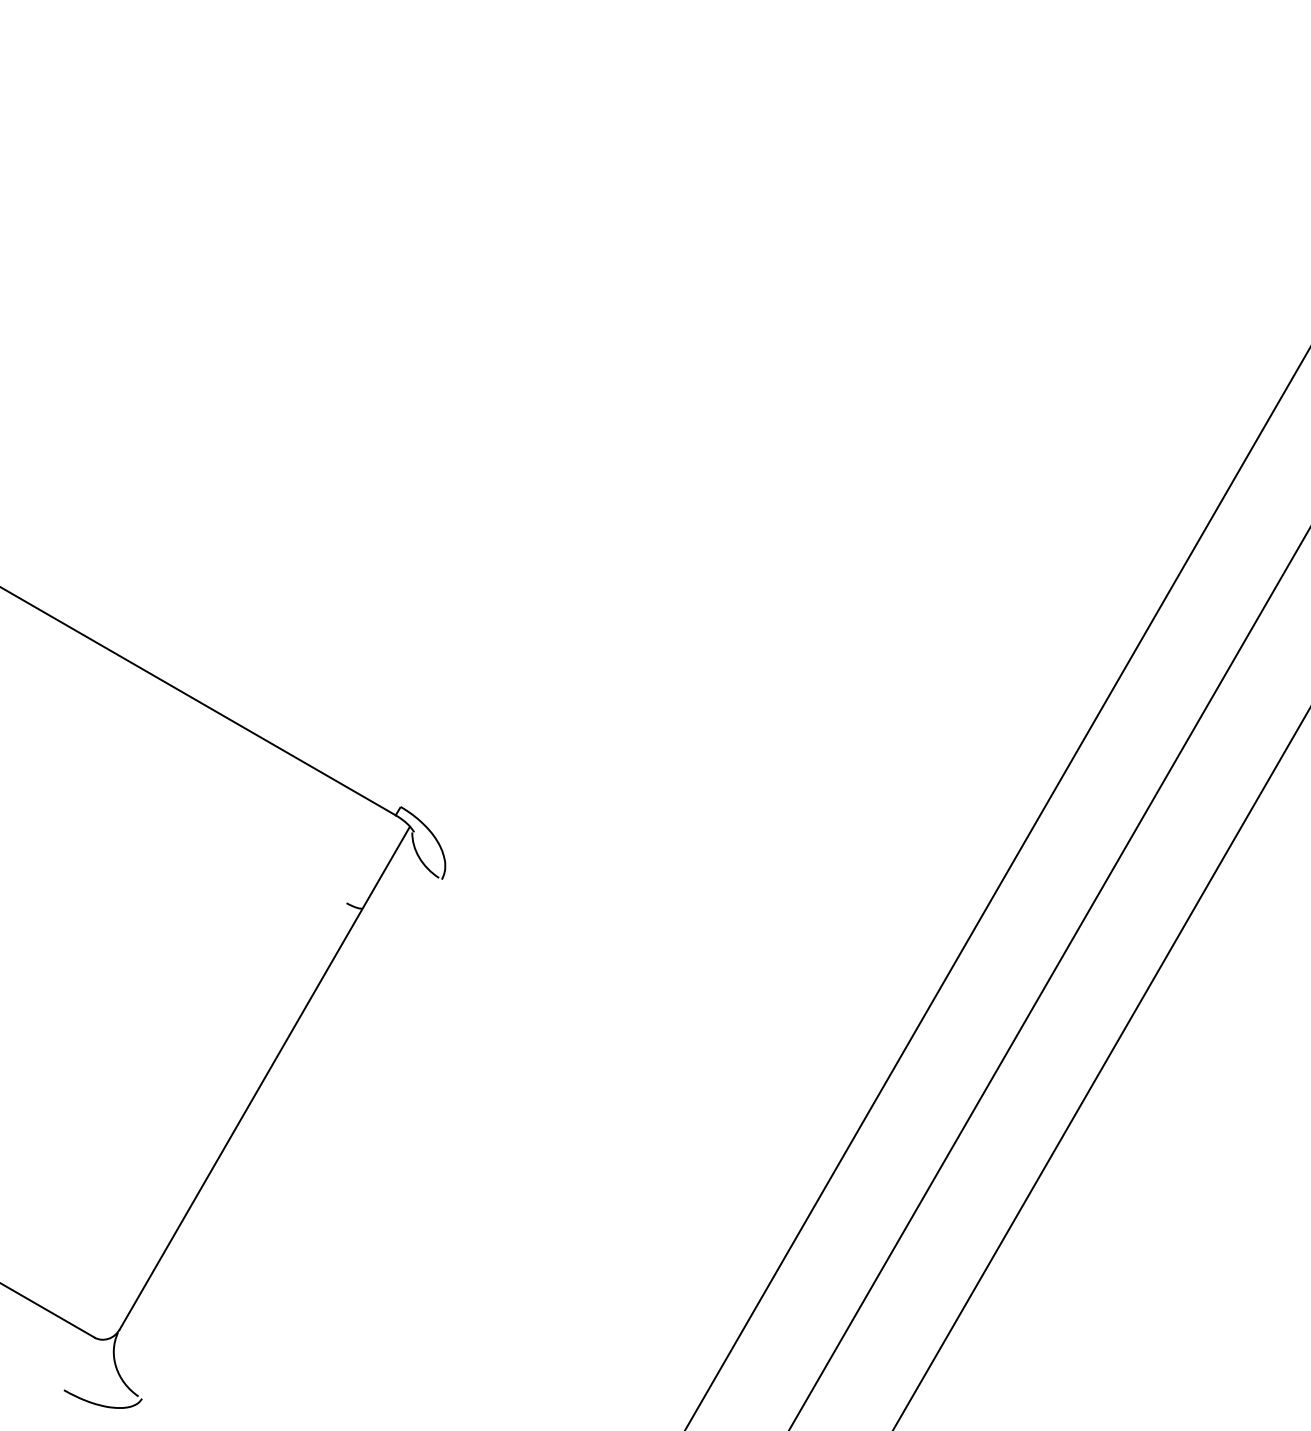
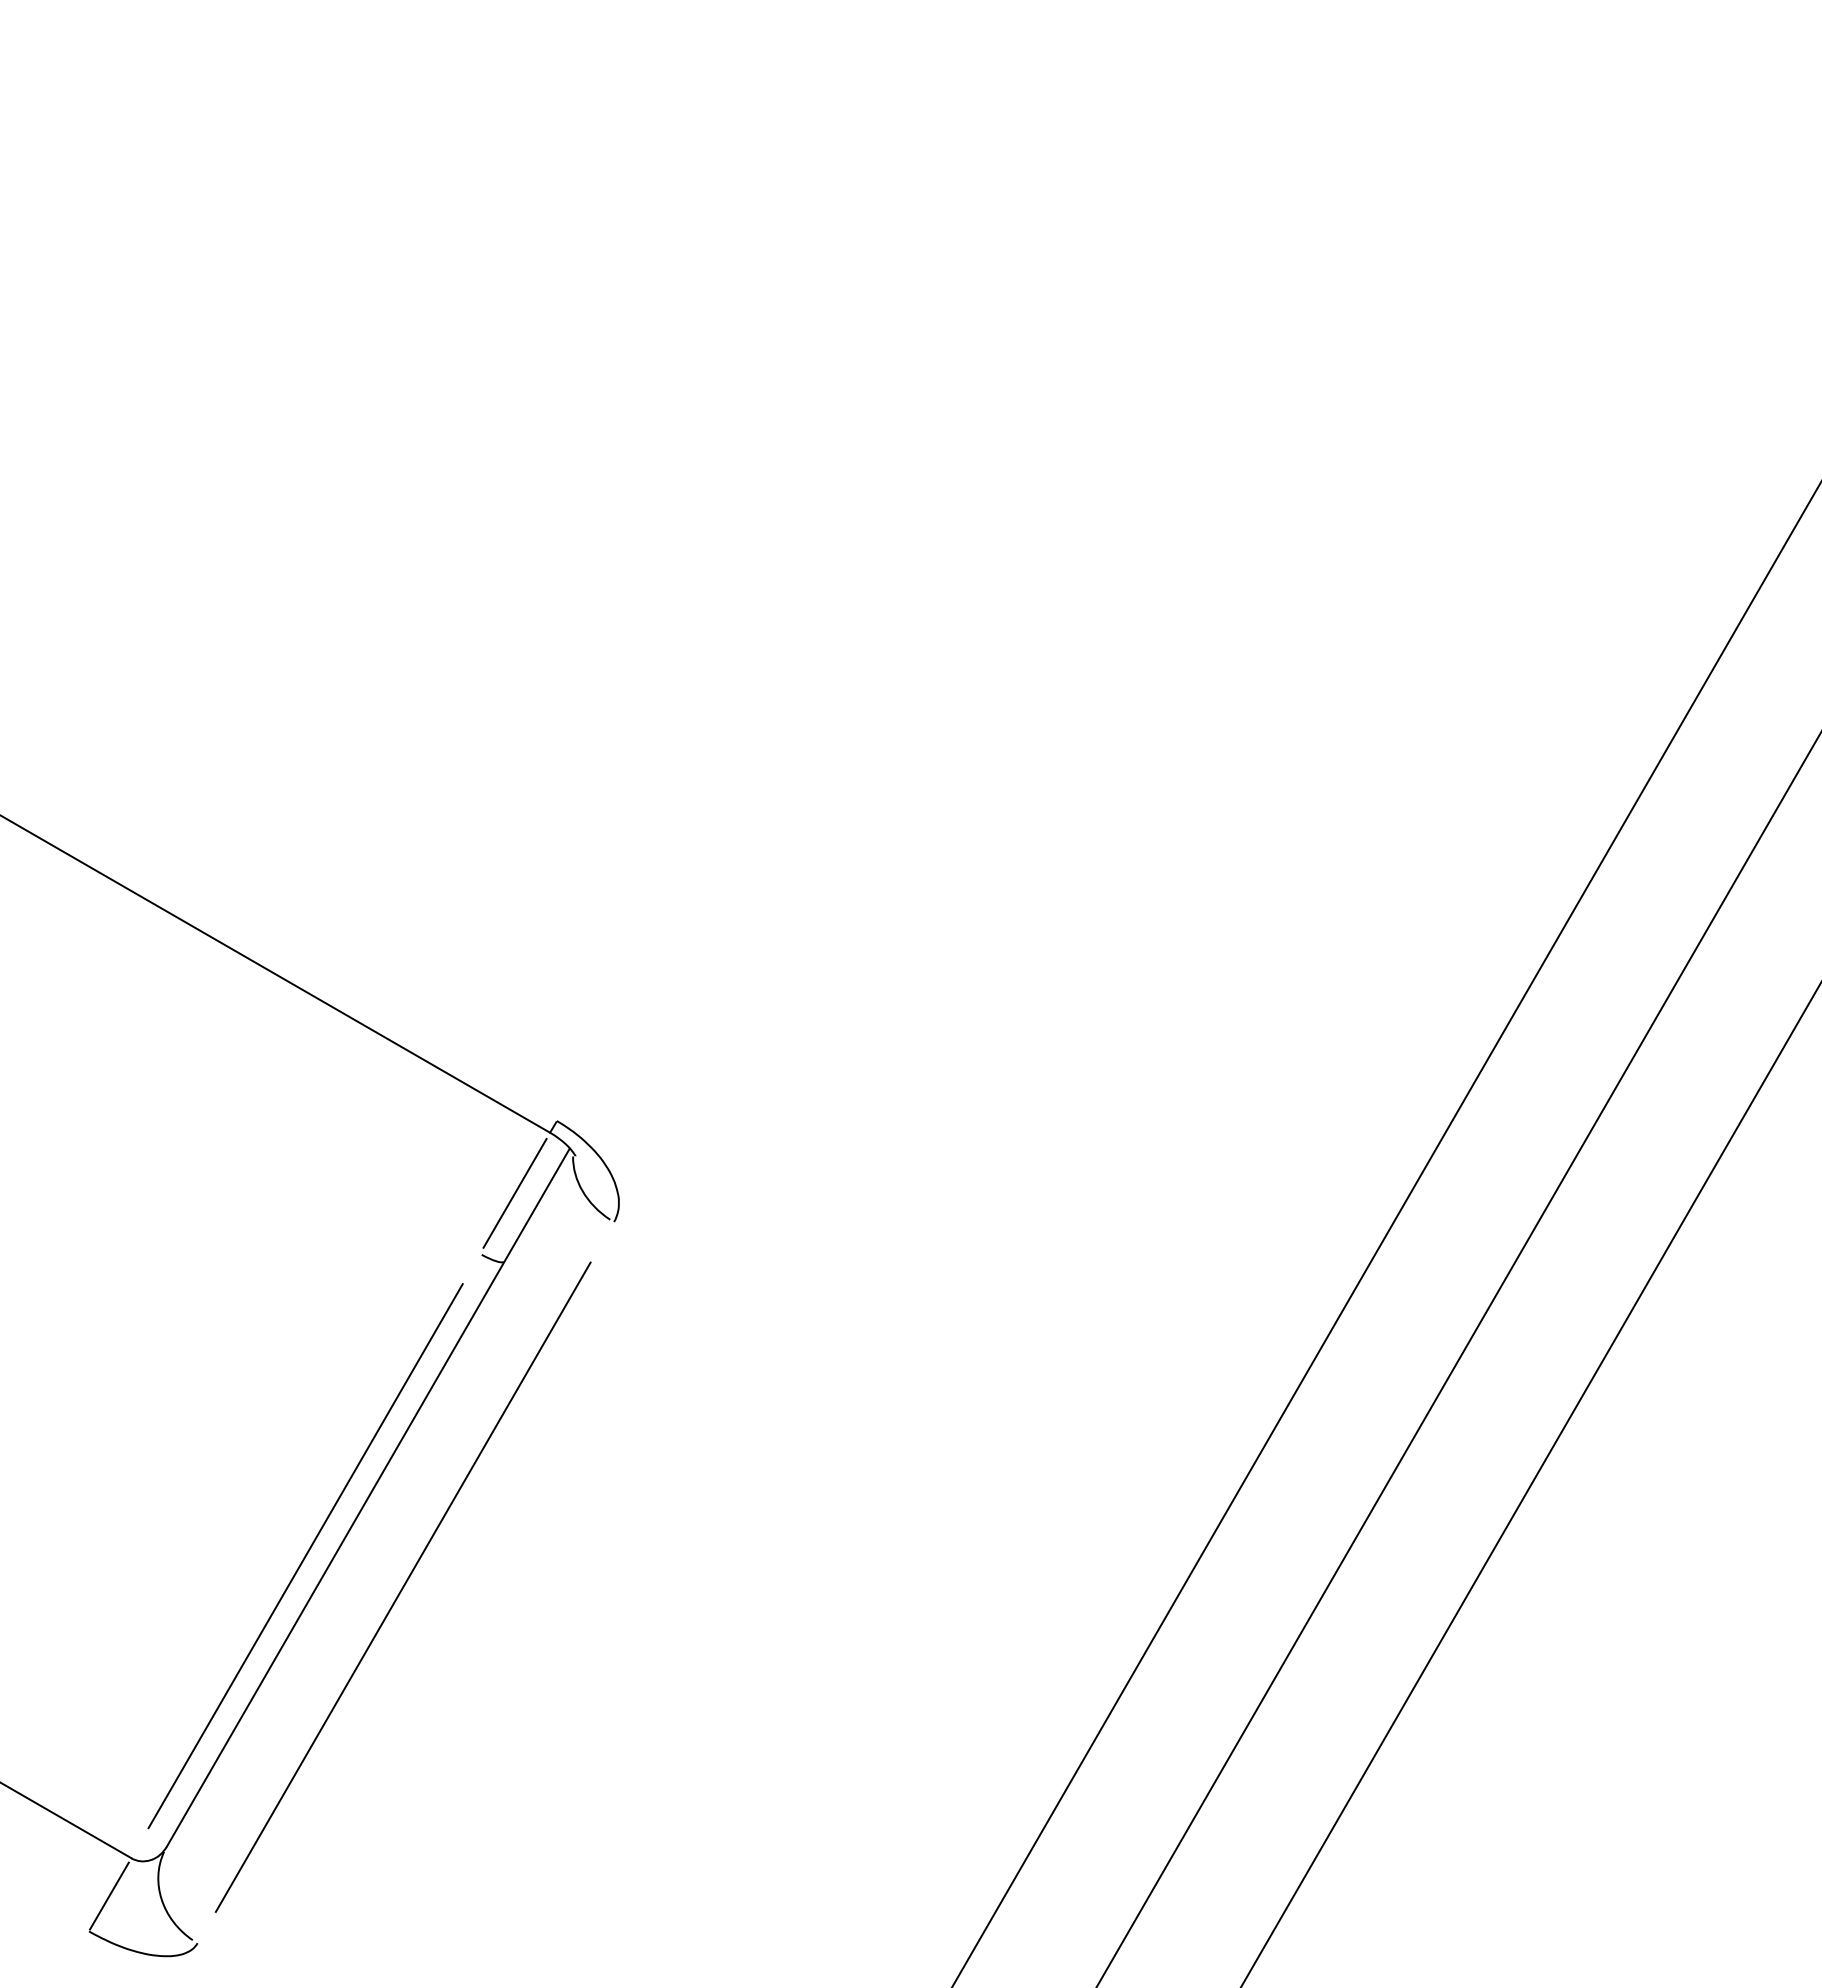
line: (370, 858) -> (514, 1192), added
line: (219, 1120) -> (305, 1556), added
line: (289, 1141) -> (402, 1586), added
line: (78, 1364) -> (109, 1895), added

